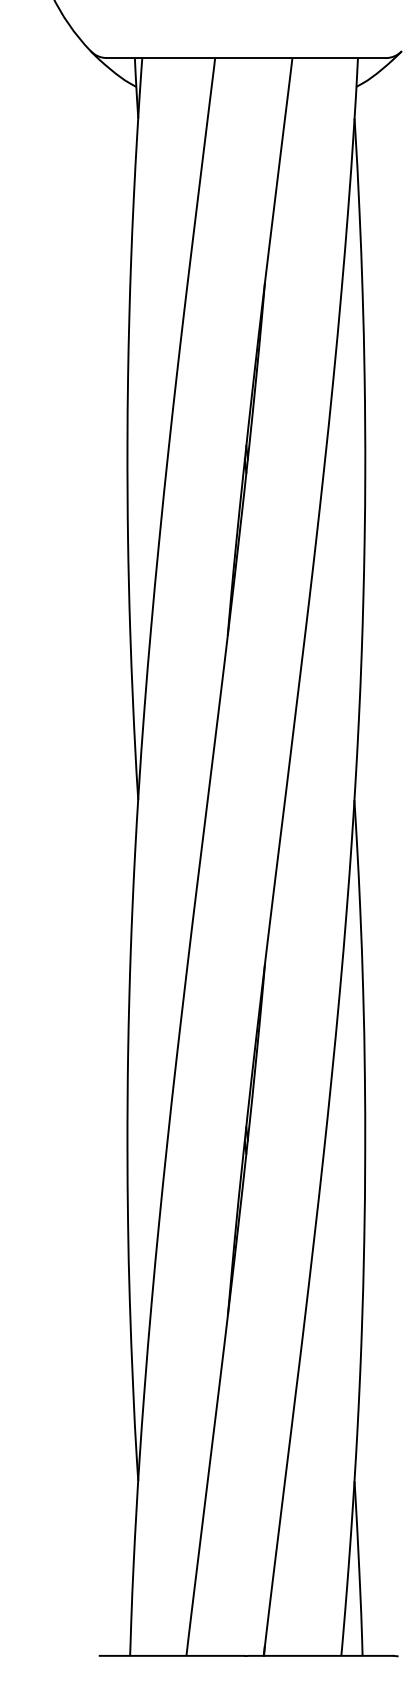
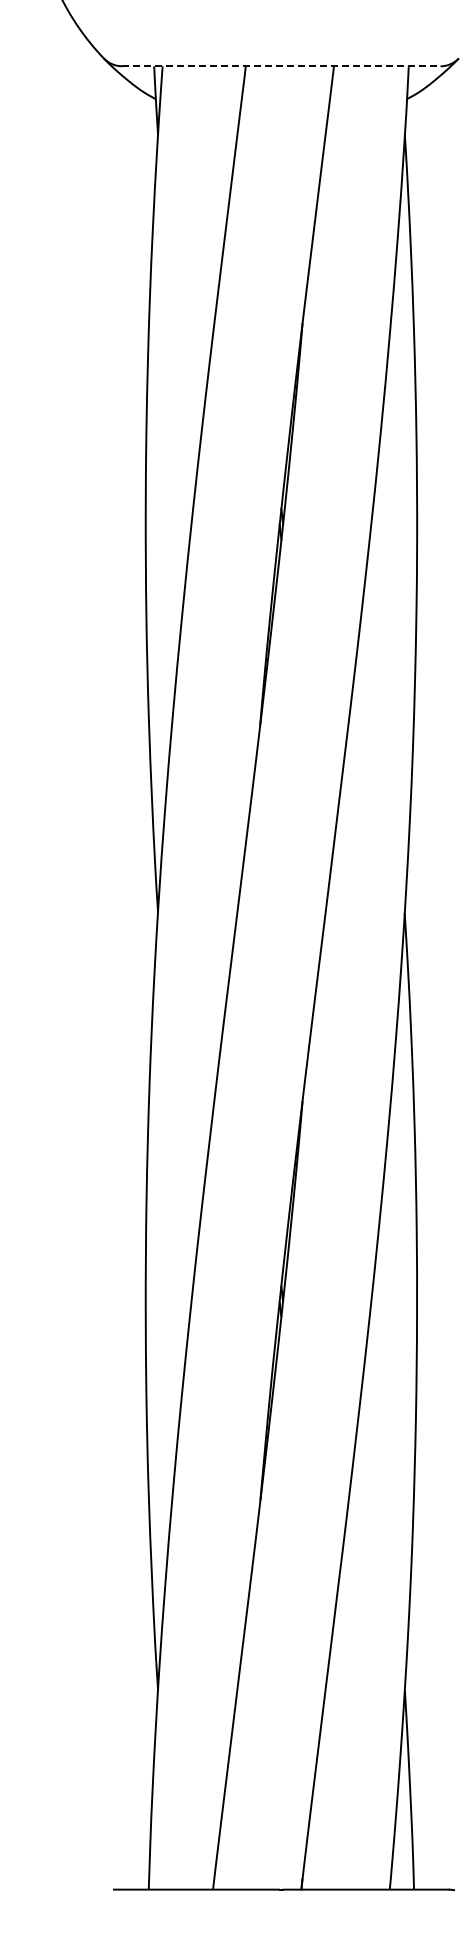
line: (246, 58) -> (281, 66), solid -> dashed

